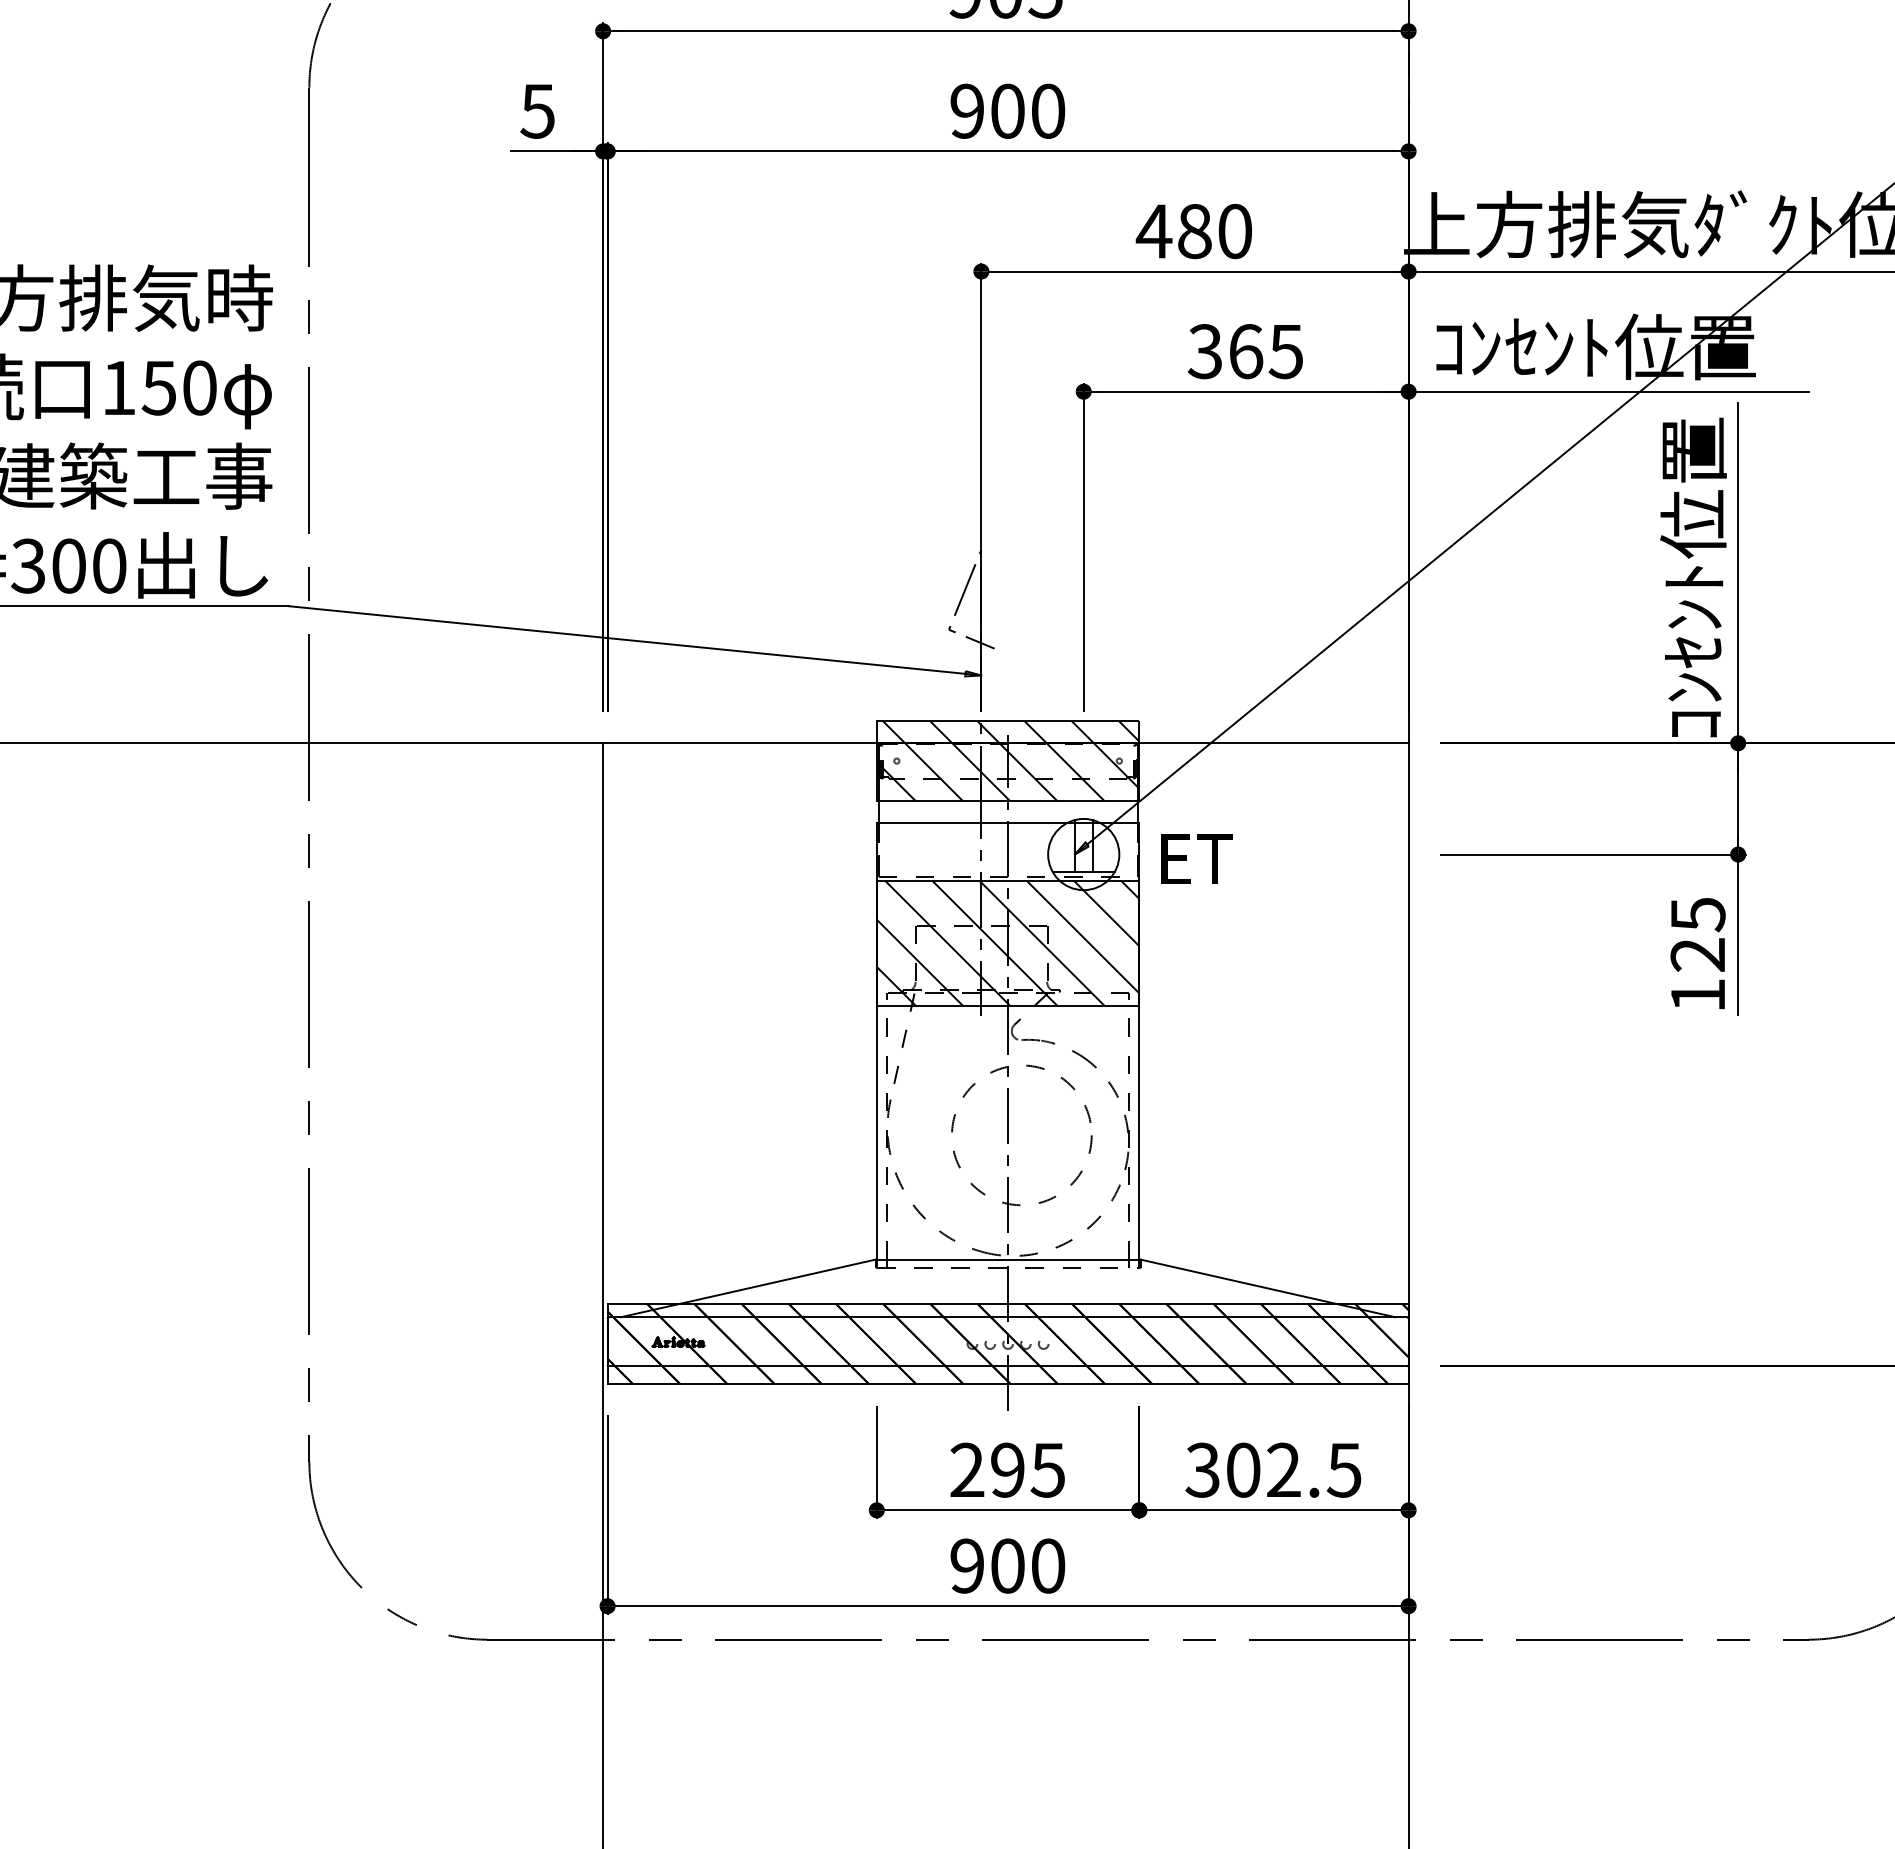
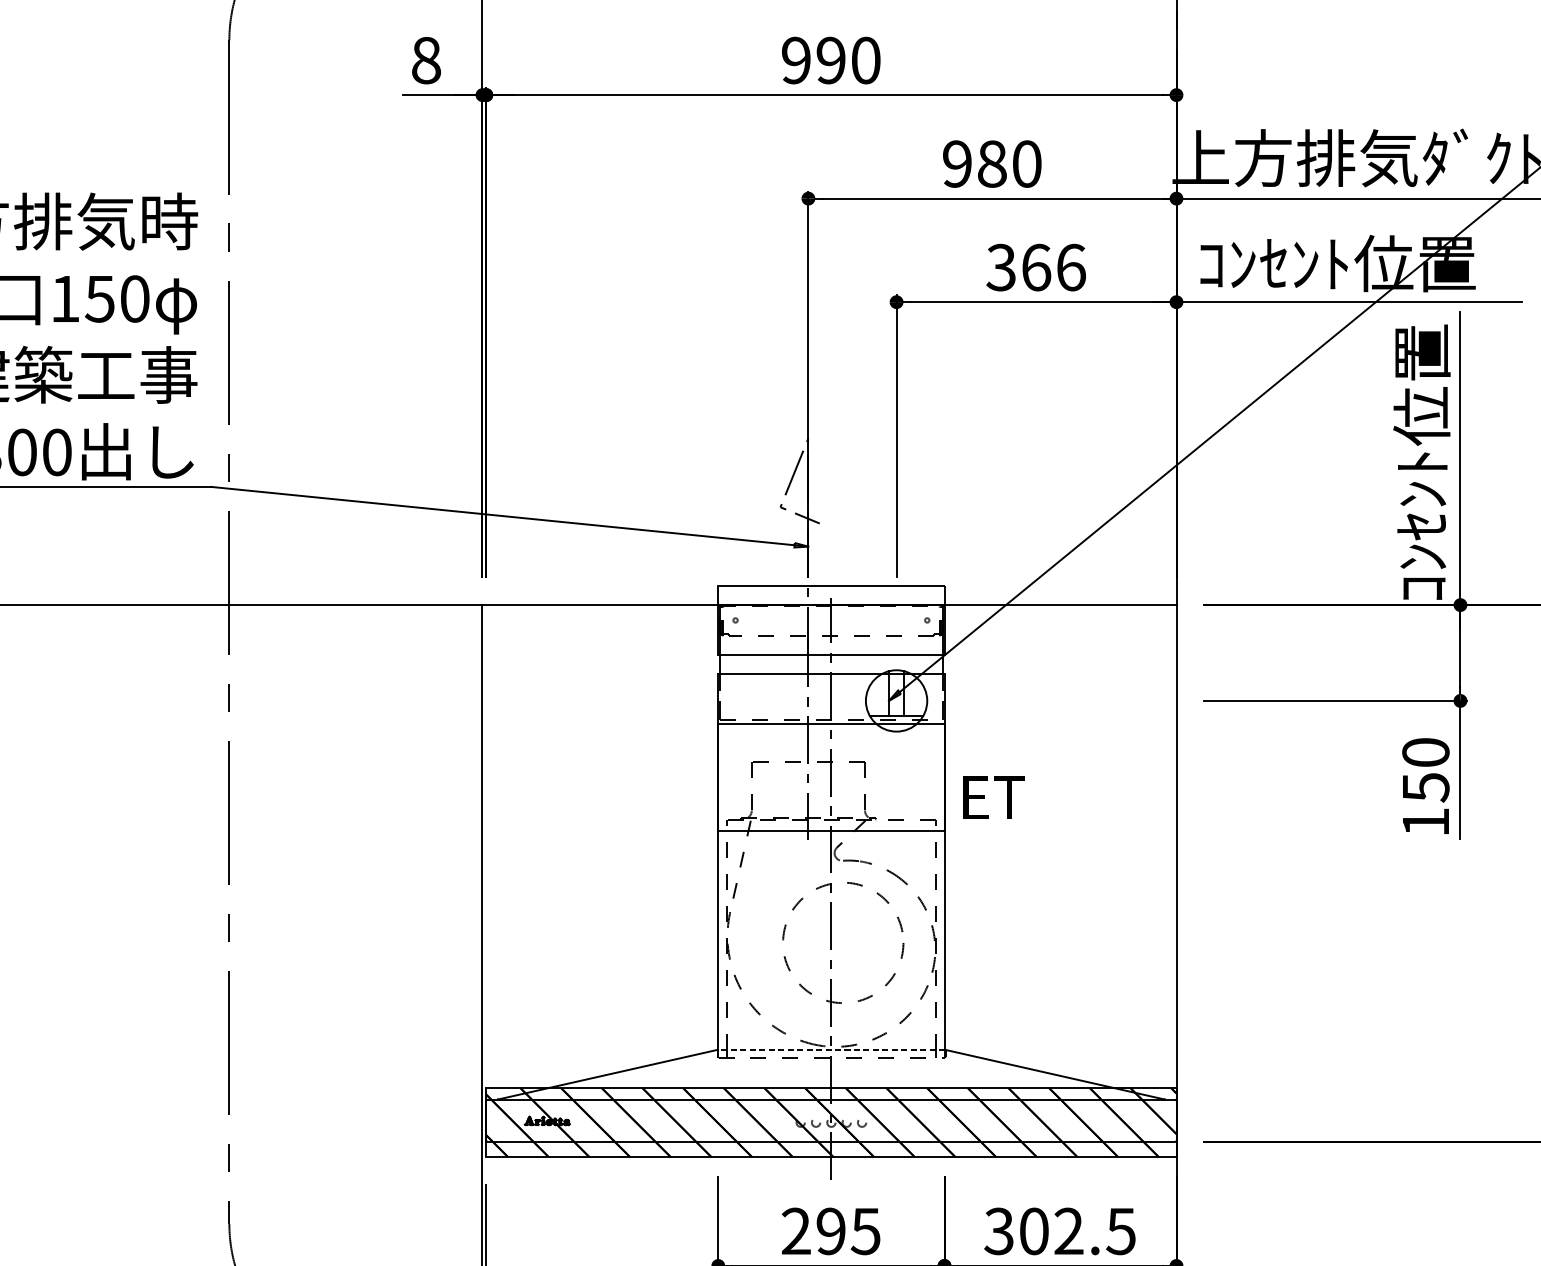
text: (537, 110) -> (425, 59), 5 -> 8
text: (1007, 110) -> (830, 59), 900 -> 990
text: (1153, 231) -> (956, 164), 480 -> 980
text: (1285, 351) -> (1070, 267), 365 -> 366
hatch: (1007, 761) -> (830, 620), removed
text: (1196, 858) -> (993, 797), moved
text: (1697, 934) -> (1425, 769), 125 -> 150
hatch: (1007, 943) -> (830, 777), removed
line: (1007, 1259) -> (830, 1049), solid -> dashed

